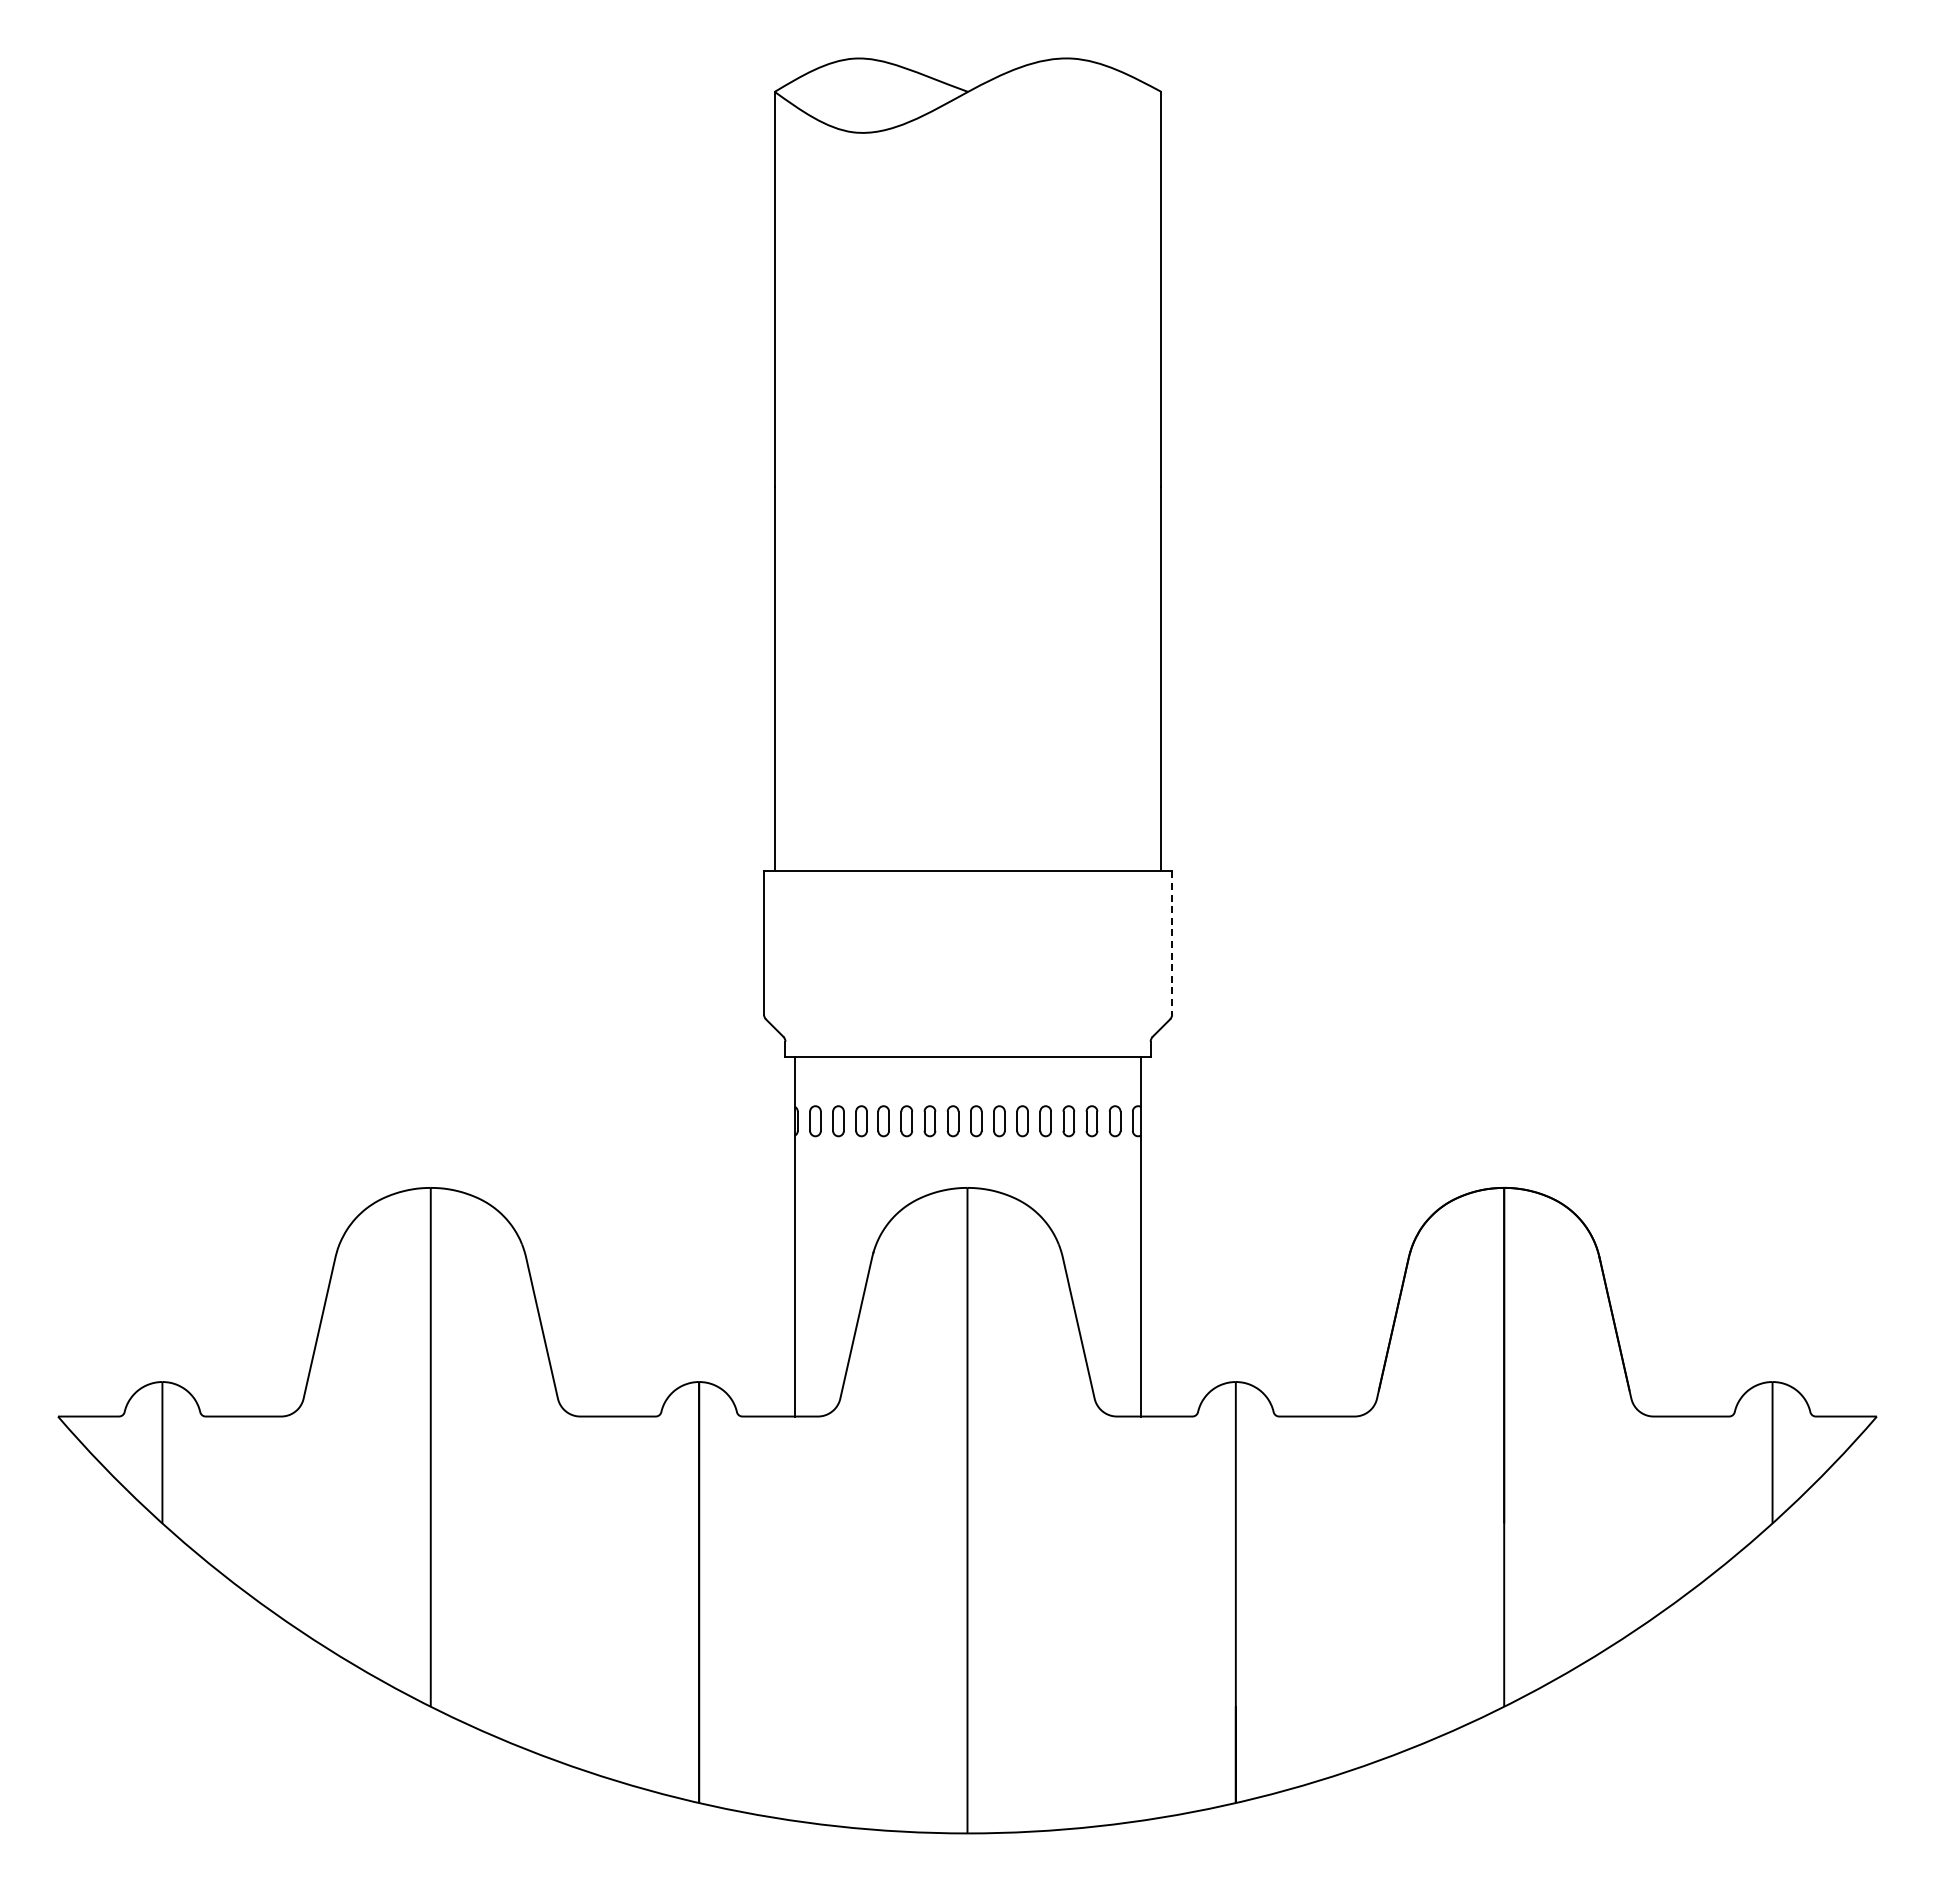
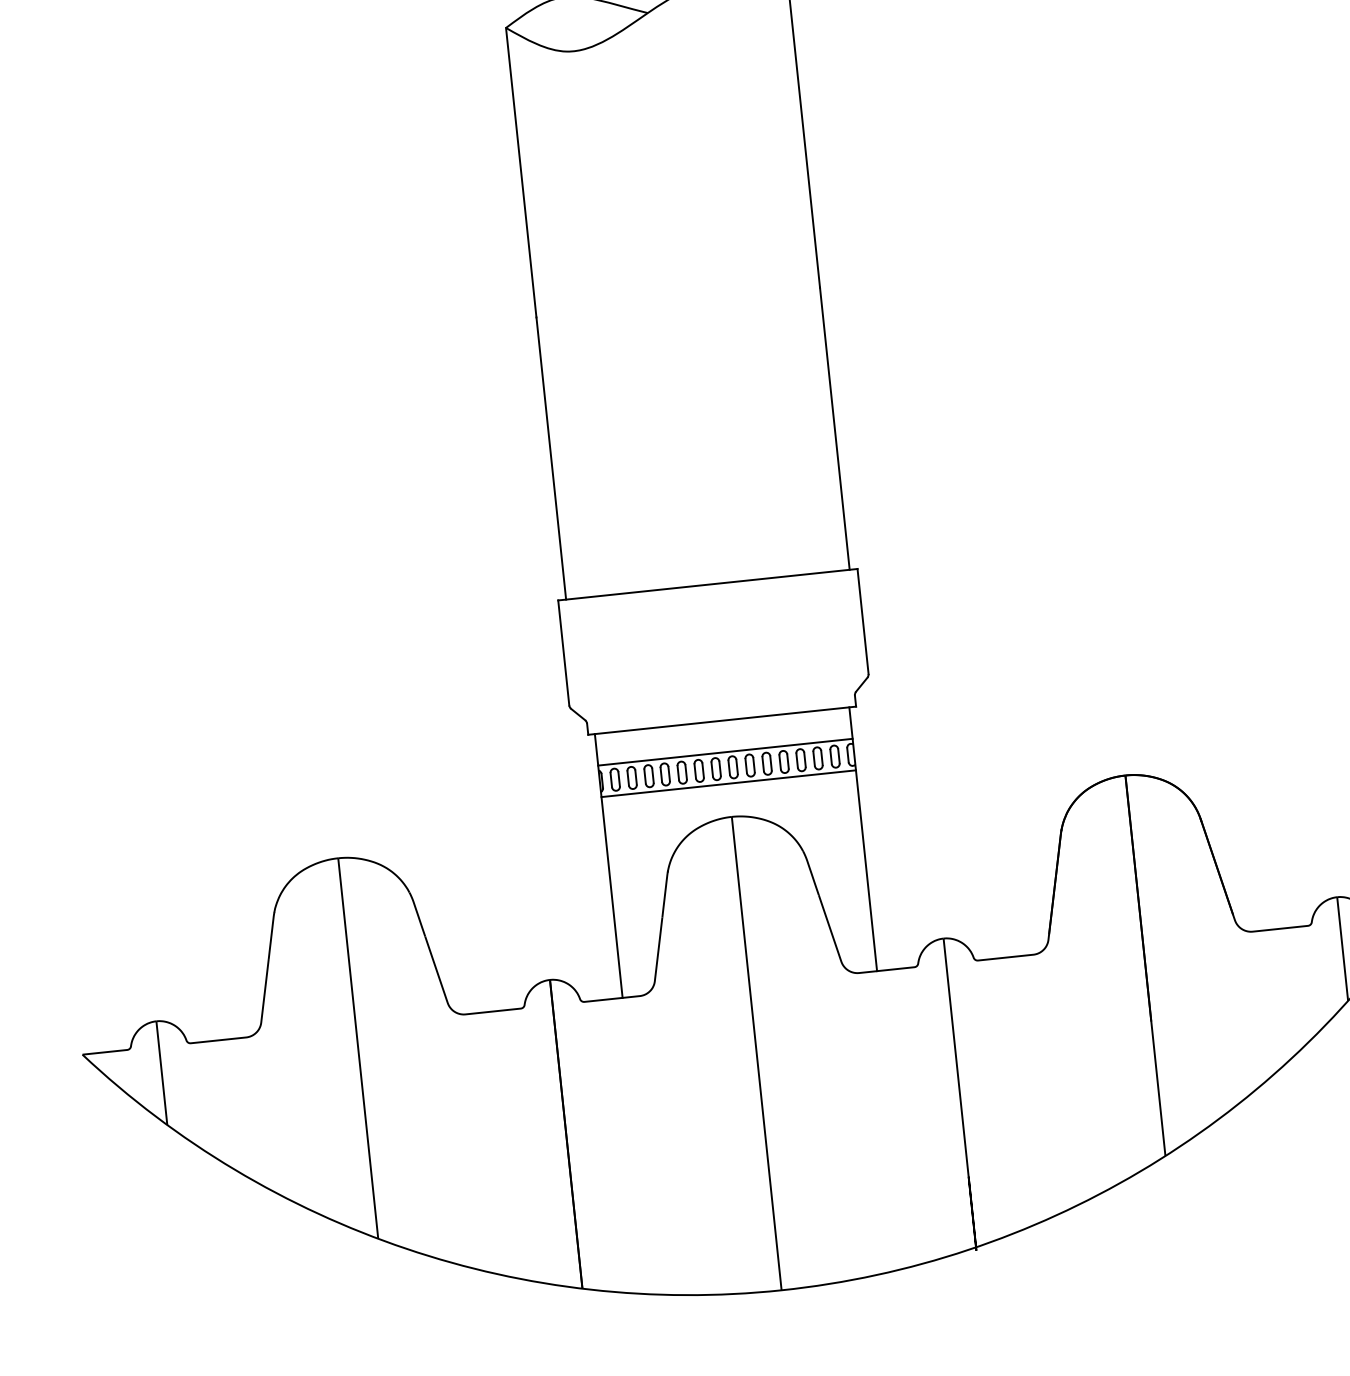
line: (1172, 942) -> (863, 621), dashed -> solid
line: (967, 1099) -> (725, 752), added
line: (967, 1142) -> (728, 783), added

